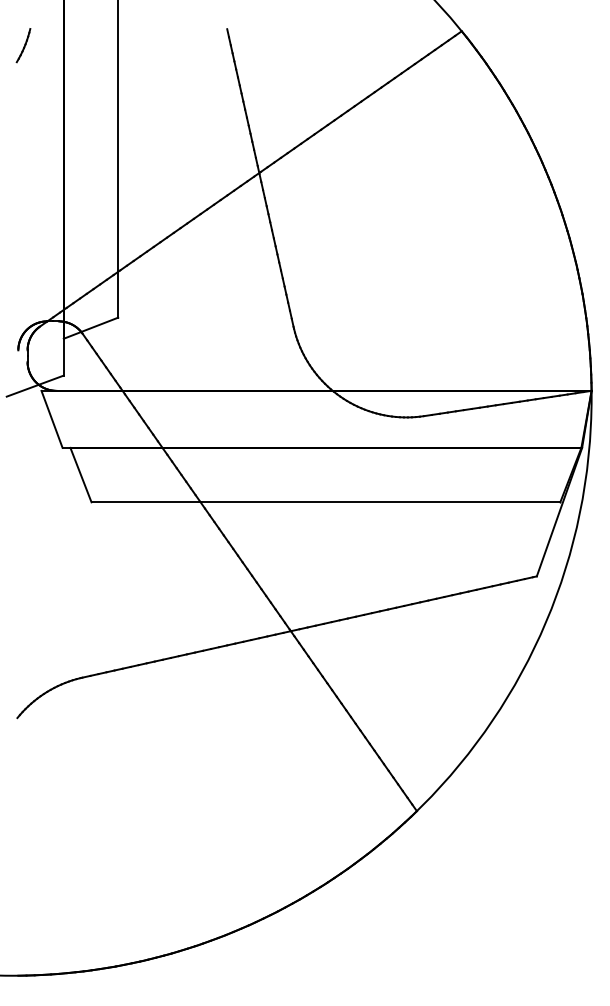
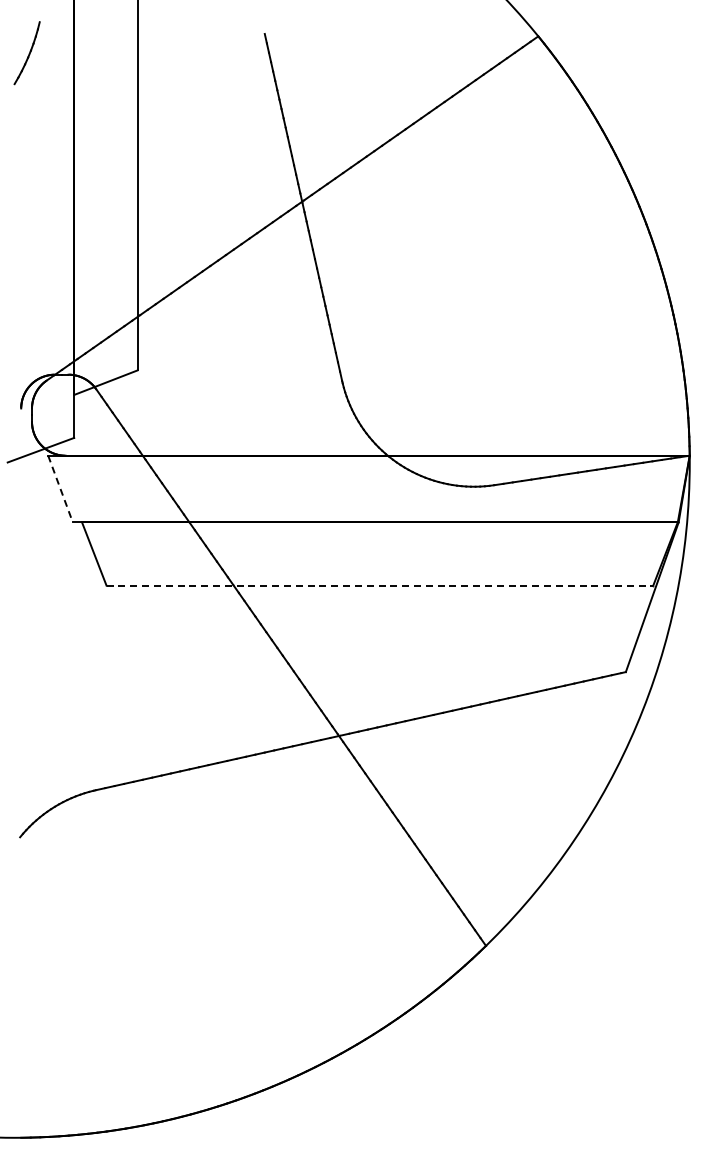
part: (23, 45) -> (27, 52), size x1.6
line: (52, 419) -> (60, 489), solid -> dashed
line: (326, 502) -> (380, 585), solid -> dashed

